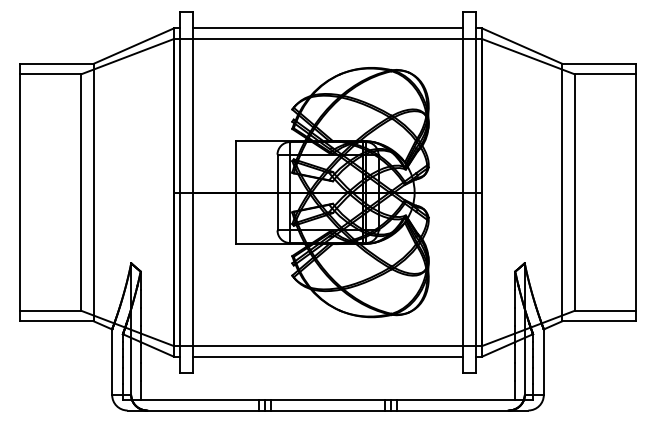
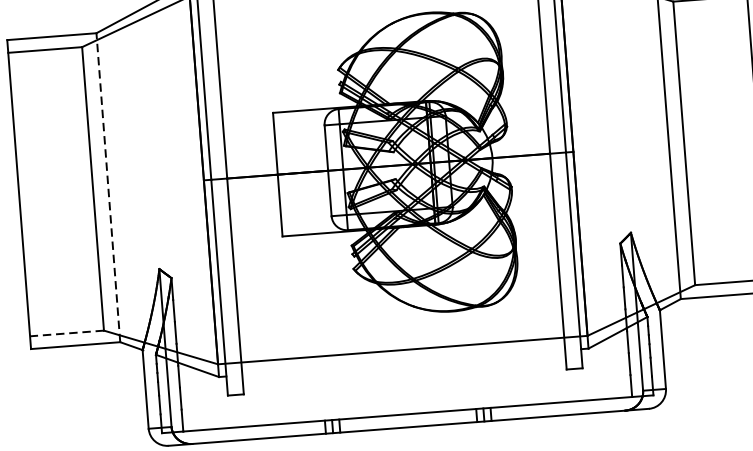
line: (94, 192) -> (108, 187), solid -> dashed
line: (50, 310) -> (66, 333), solid -> dashed
line: (327, 356) -> (403, 362), removed

